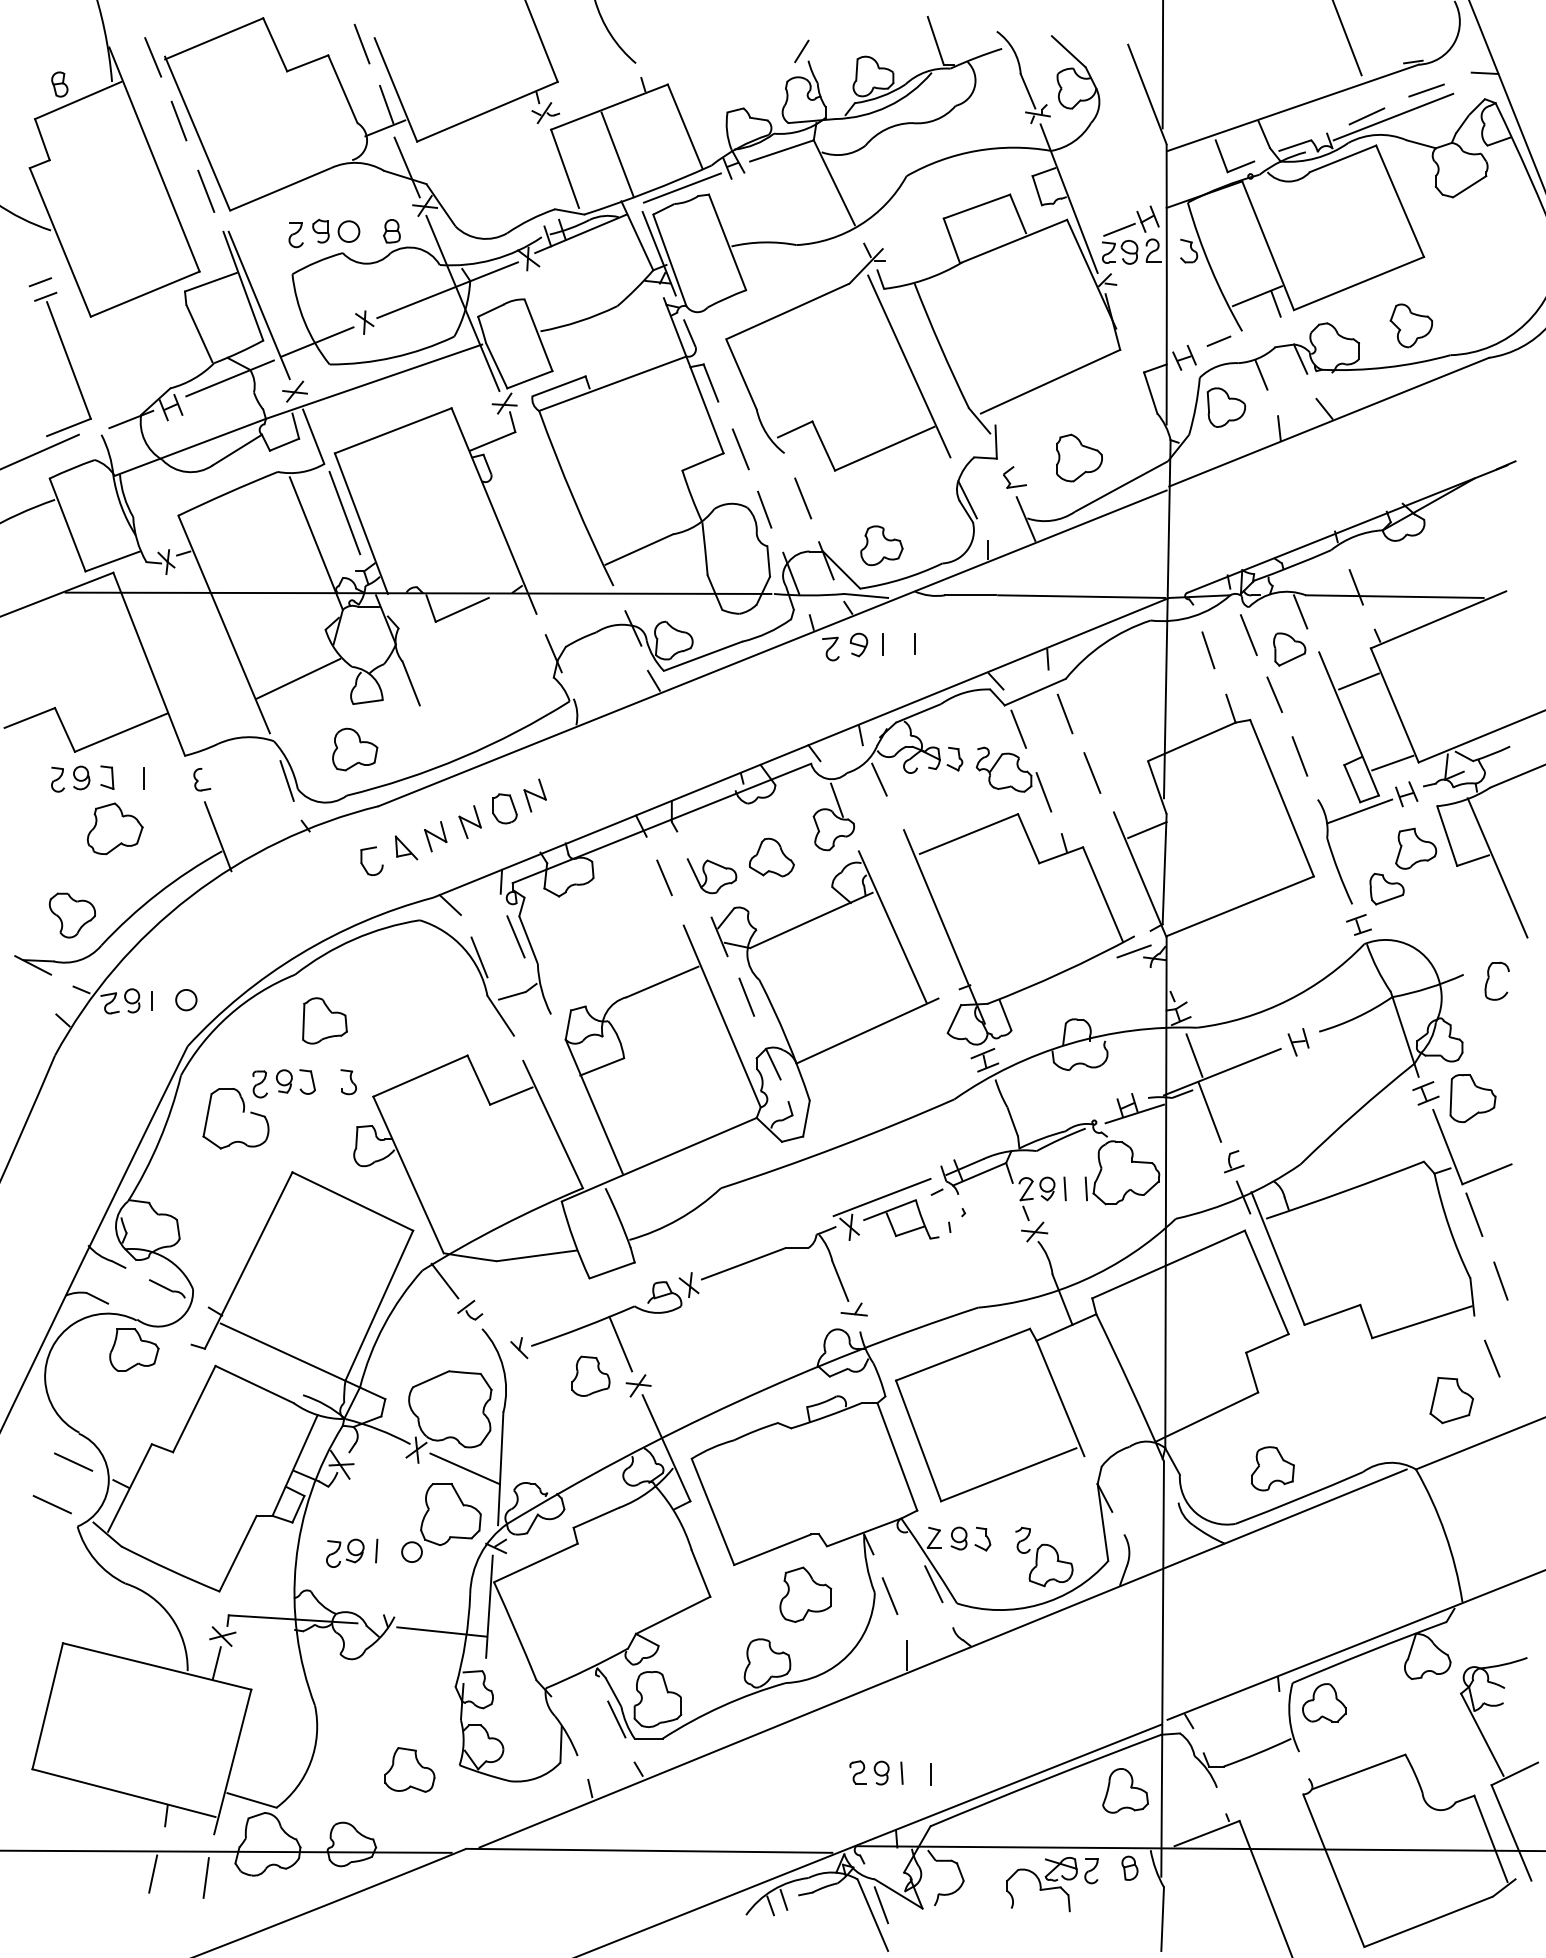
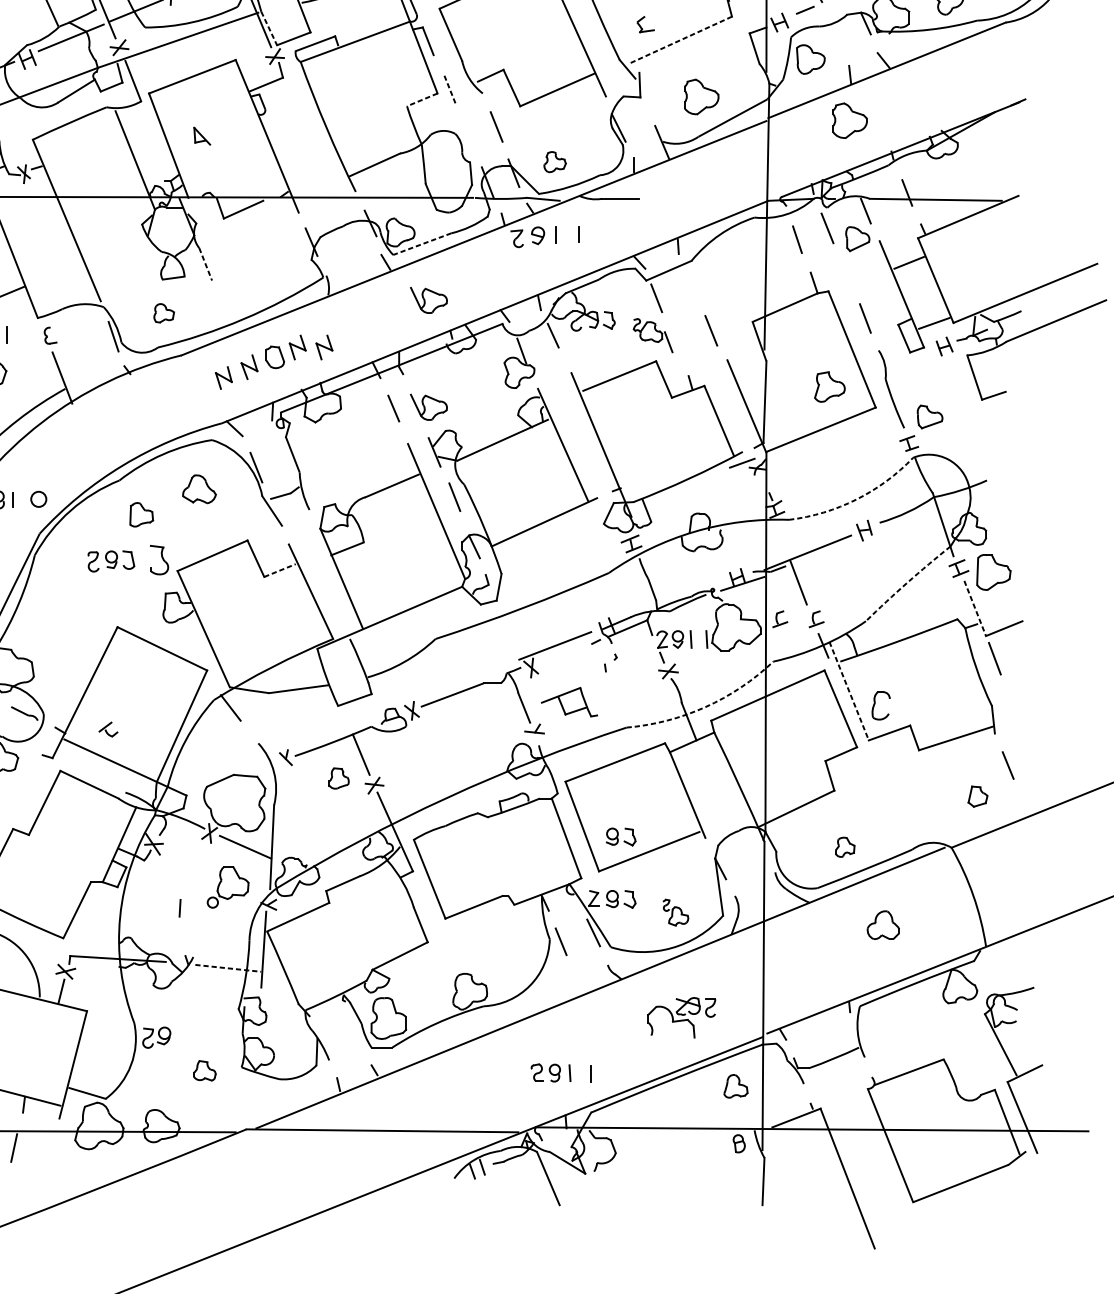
line: (496, 365) -> (269, 28), solid -> dashed
line: (1261, 374) -> (836, 34), removed
line: (1050, 381) -> (680, 40), solid -> dashed
line: (741, 449) -> (450, 90), solid -> dashed
line: (702, 462) -> (421, 100), solid -> dashed
part: (1008, 479) -> (640, 26), moved
part: (1279, 489) -> (850, 120), added
line: (764, 509) -> (467, 135), removed
line: (344, 512) -> (156, 137), removed
part: (881, 545) -> (554, 161), size x0.7
line: (1081, 596) -> (703, 199), removed
line: (703, 656) -> (422, 244), solid -> dashed
line: (298, 678) -> (122, 260), removed
line: (411, 683) -> (205, 264), solid -> dashed
line: (1274, 694) -> (846, 272), removed
line: (1064, 713) -> (690, 286), removed
part: (711, 732) -> (428, 300), added
part: (355, 749) -> (164, 313), size x0.6
part: (1013, 779) -> (652, 335), size x0.7
part: (570, 795) -> (323, 347), added
line: (1359, 811) -> (909, 359), removed
line: (1147, 830) -> (752, 373), removed
part: (406, 847) -> (202, 135), moved
part: (1416, 848) -> (830, 386), moved
part: (771, 857) -> (199, 489), moved
part: (363, 864) -> (170, 398), removed
line: (1497, 867) -> (1012, 400), removed
line: (515, 936) -> (283, 452), removed
part: (1489, 978) -> (875, 703), moved
arc: (1287, 1000) -> (856, 499), solid -> dashed
part: (324, 1020) -> (141, 514), size x0.7
line: (1194, 1055) -> (787, 540), removed
part: (348, 1082) -> (159, 560), size x1.6
line: (511, 1096) -> (280, 570), solid -> dashed
part: (242, 1112) -> (80, 582), removed
arc: (1356, 1112) -> (907, 582), solid -> dashed
line: (1447, 1147) -> (974, 608), solid -> dashed
part: (1185, 1161) -> (780, 619), added
part: (901, 1219) -> (569, 702), moved
line: (1278, 1259) -> (849, 691), solid -> dashed
arc: (1084, 1279) -> (705, 706), solid -> dashed
line: (1500, 1280) -> (1014, 707), removed
part: (470, 1310) -> (108, 729), moved
part: (590, 1375) -> (338, 777), size x0.7
part: (1451, 1400) -> (977, 796), size x0.6
part: (970, 1454) -> (620, 836), added
part: (1272, 1468) -> (845, 847), size x0.6
part: (441, 1522) -> (228, 887), size x0.7
part: (345, 1552) -> (156, 1037), moved
part: (1044, 1556) -> (675, 912), size x0.6
part: (805, 1594) -> (498, 940), removed
line: (441, 1631) -> (228, 968), solid -> dashed
line: (906, 1654) -> (573, 985), removed
part: (1324, 1702) -> (883, 924), moved
line: (616, 1719) -> (358, 1033), removed
part: (409, 1769) -> (204, 1070), size x0.6
part: (1125, 1790) -> (735, 1086), size x0.7
line: (205, 1877) -> (53, 1150), removed
part: (1052, 1884) -> (681, 1017), moved
line: (881, 1905) -> (554, 1171), removed

